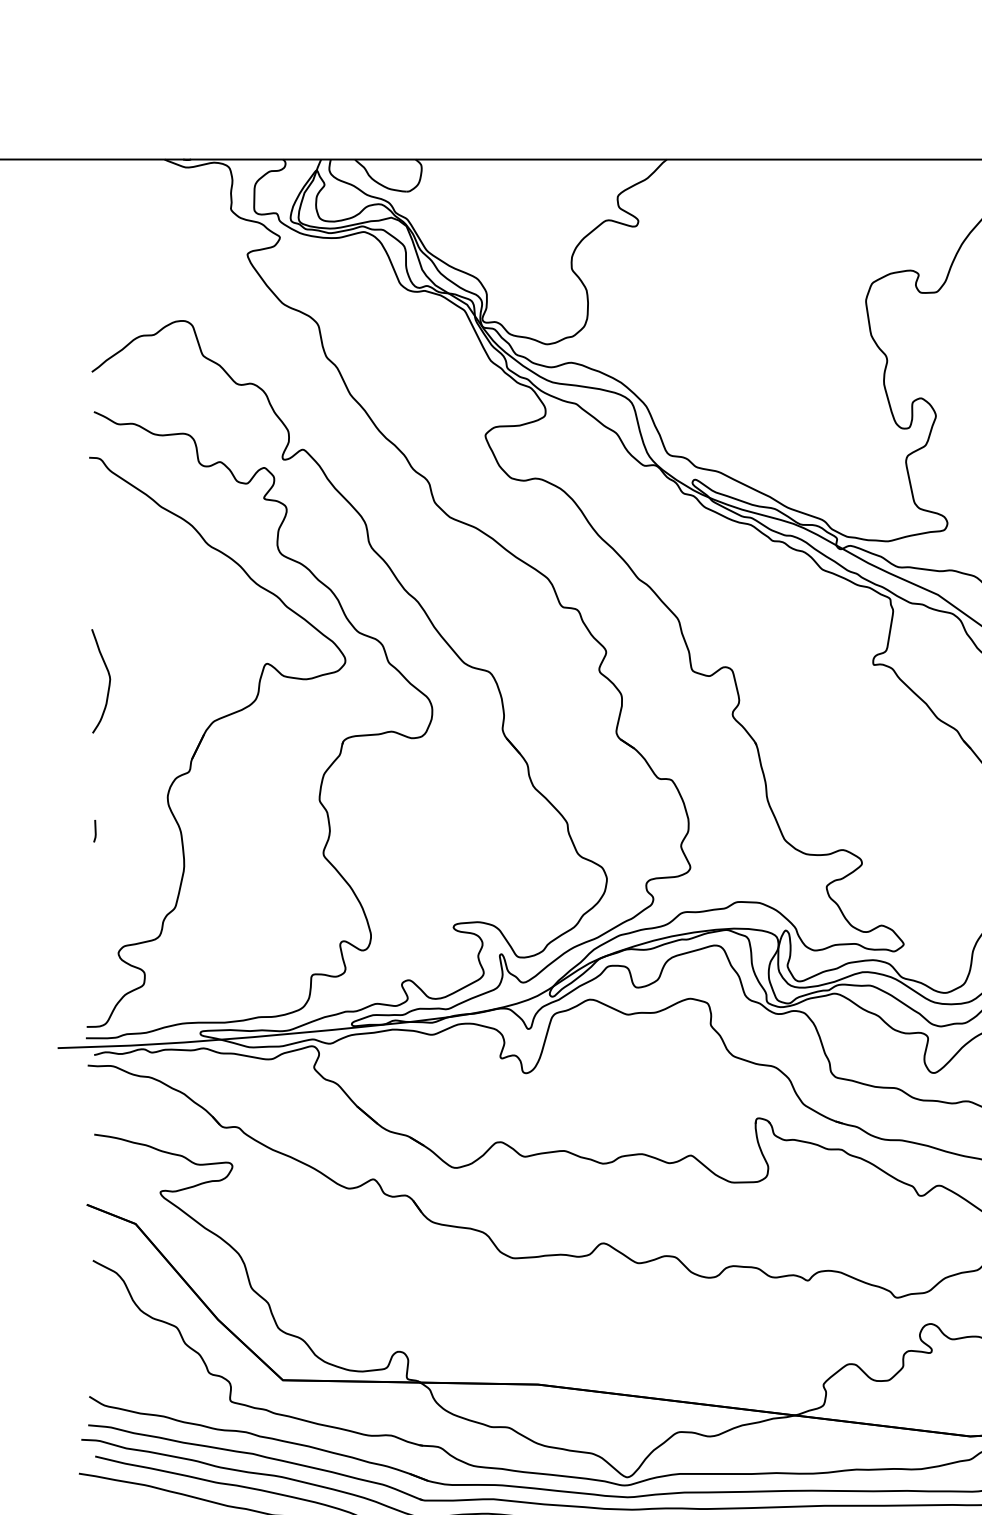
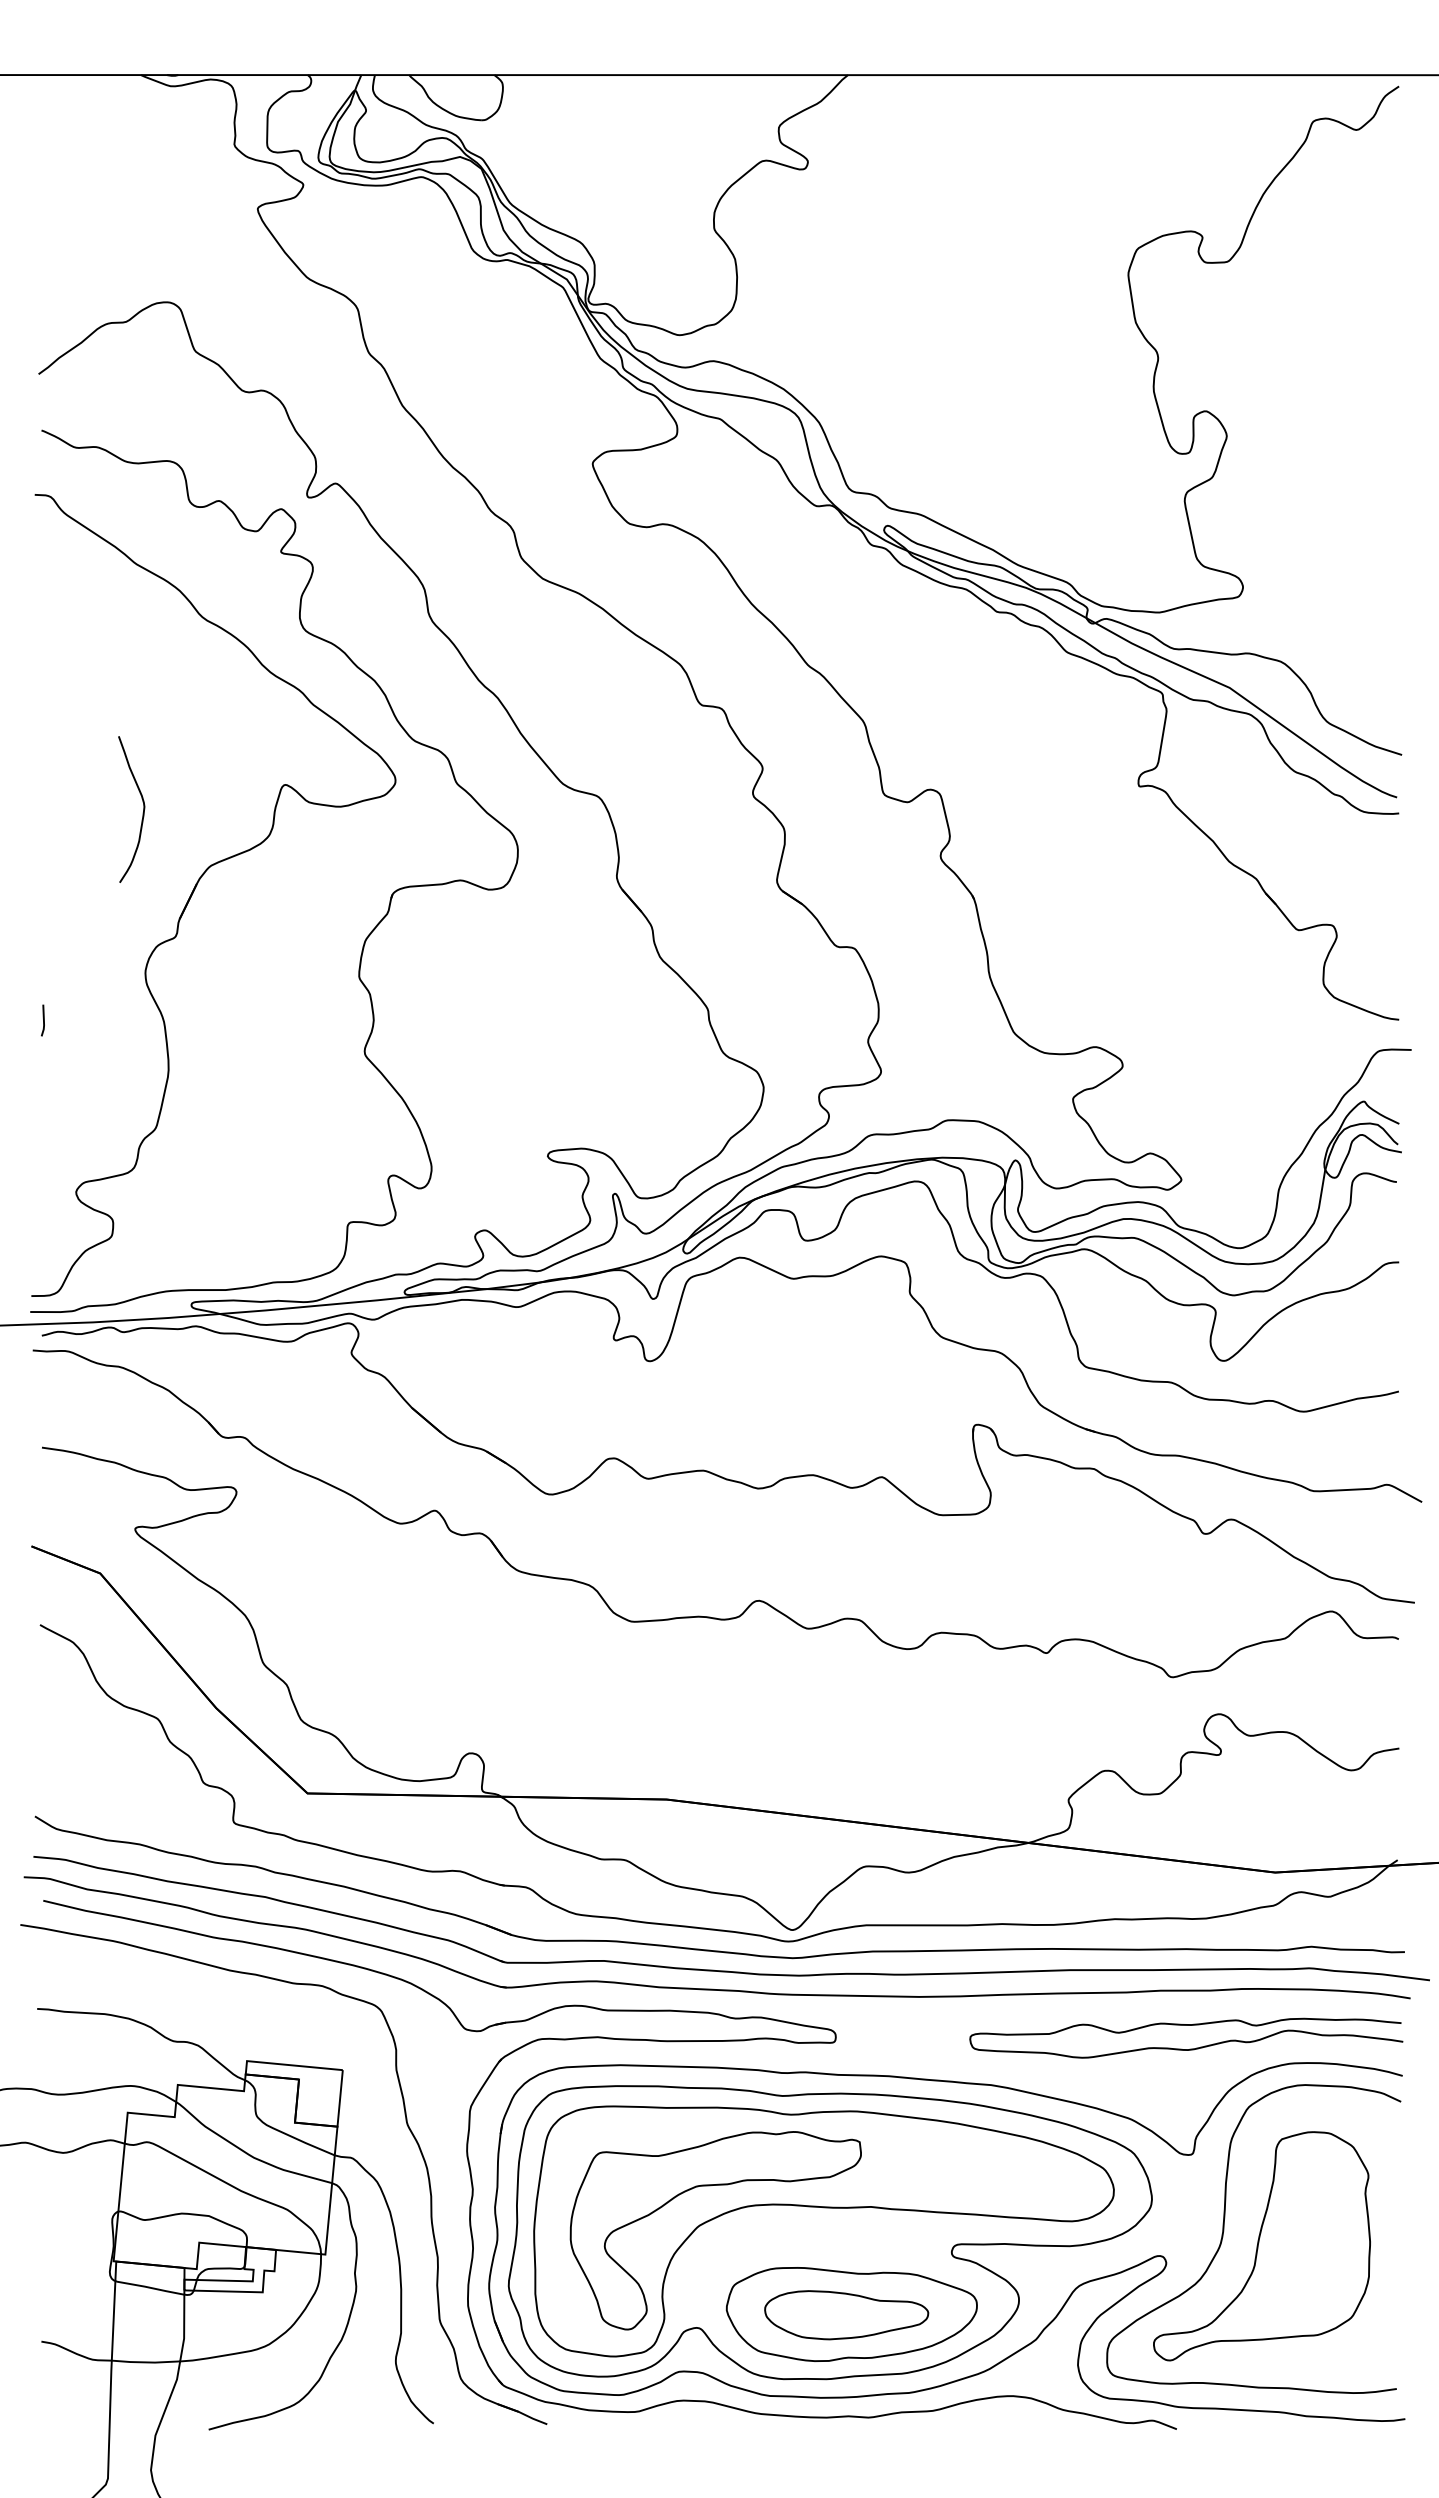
curve: (108, 683) -> (142, 812), moved

